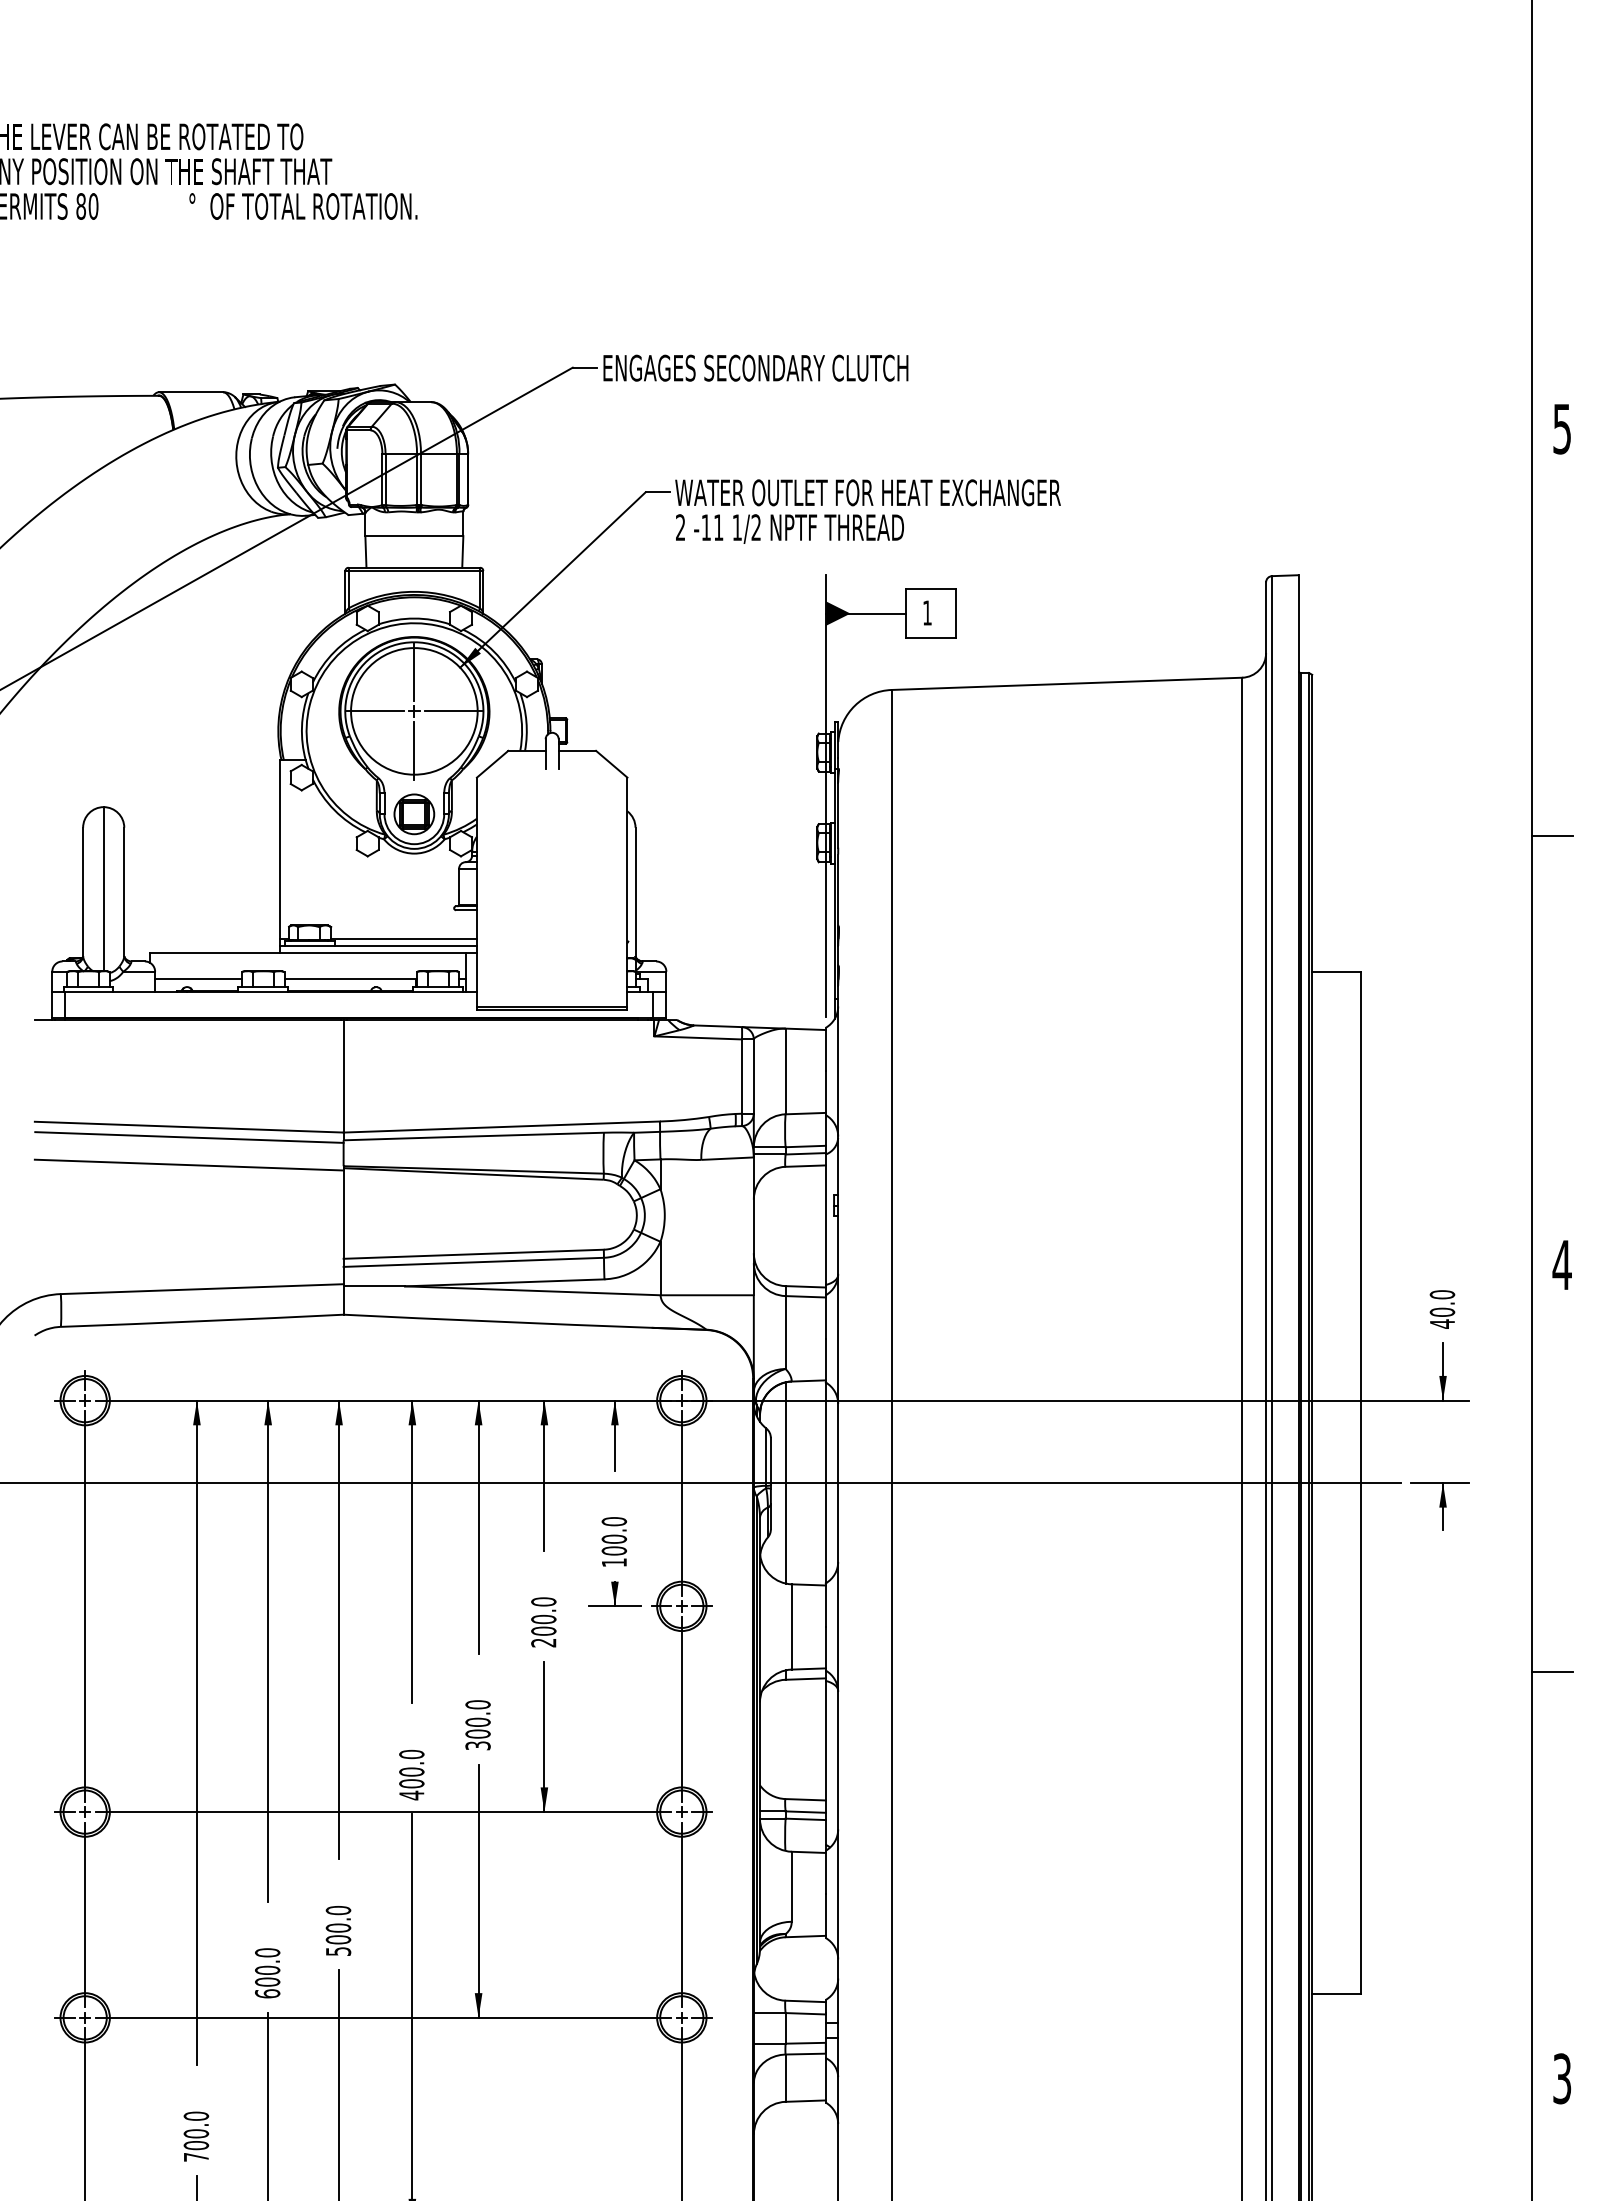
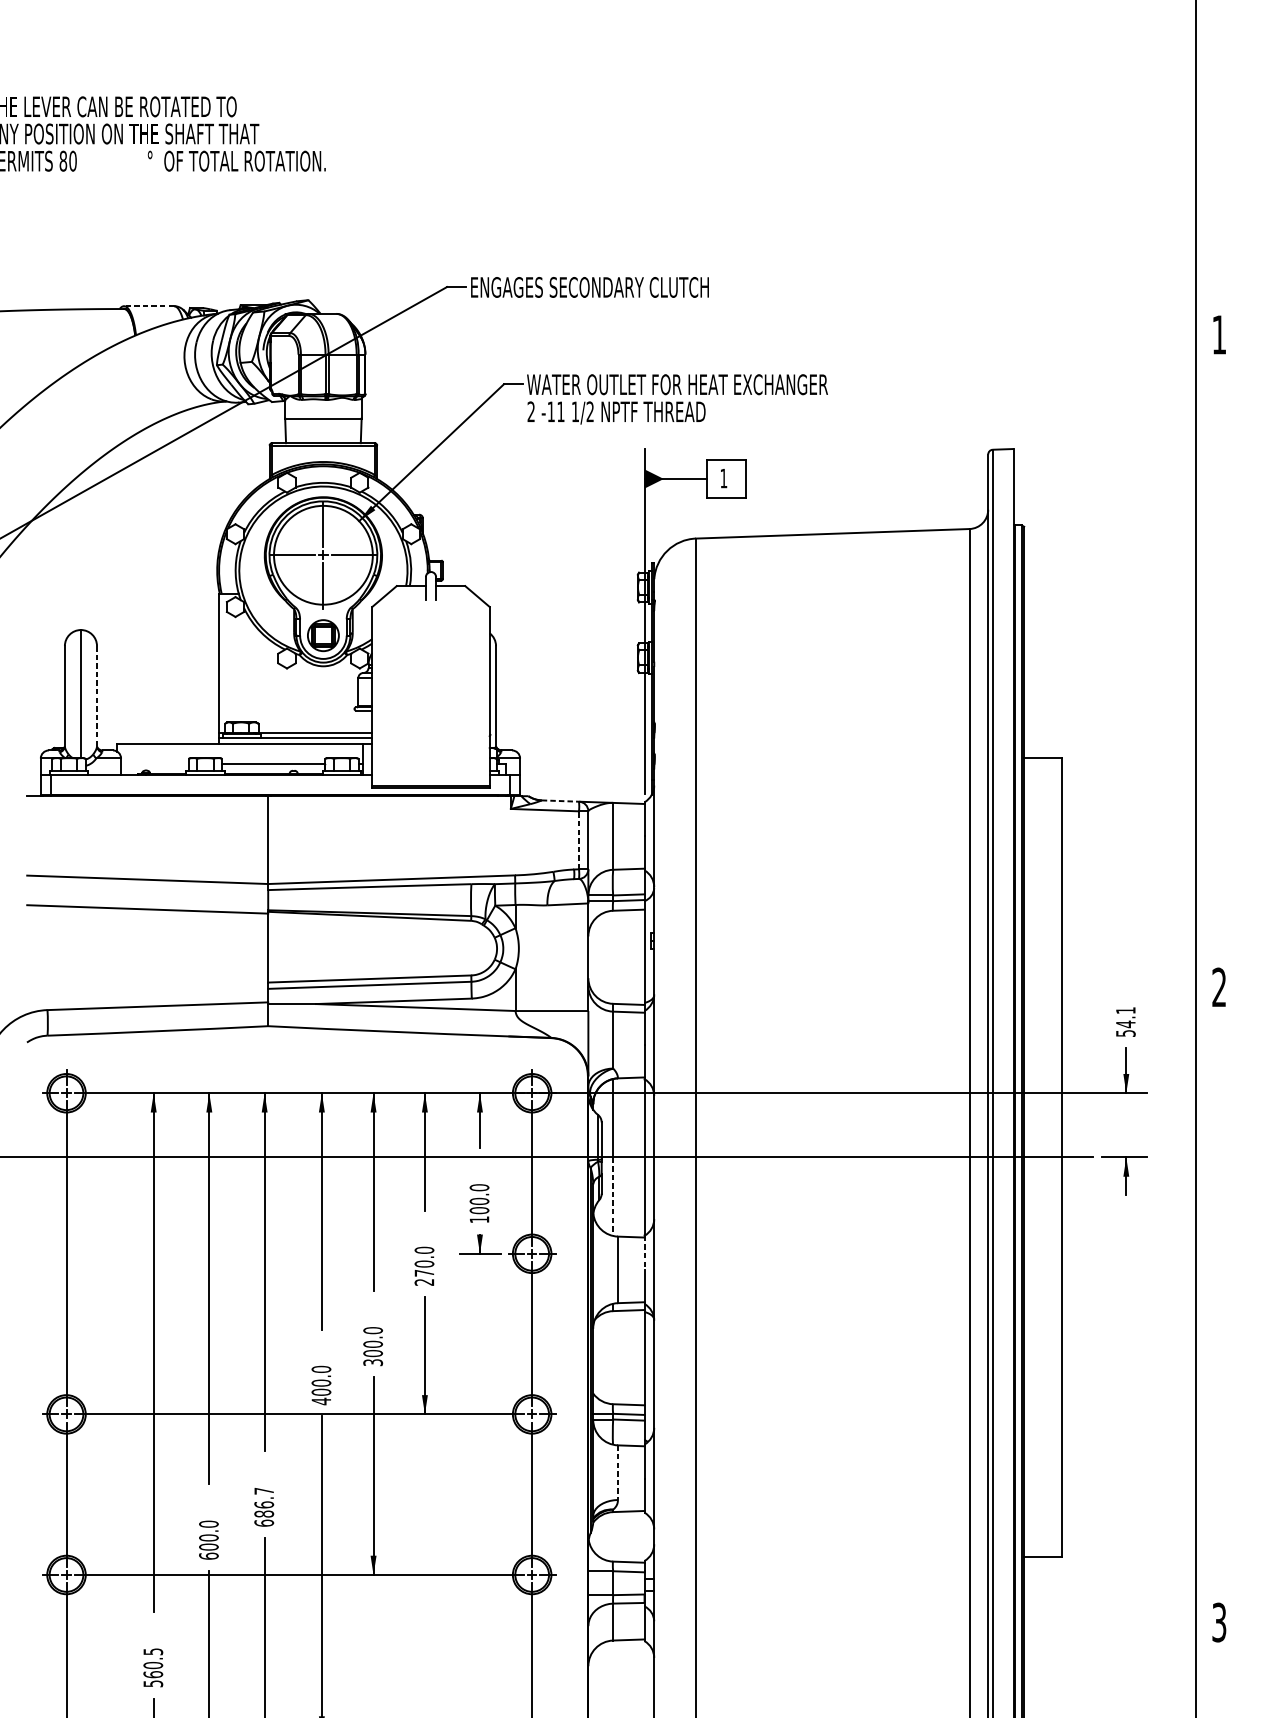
line: (190, 392) -> (148, 306), solid -> dashed
text: (1561, 429) -> (1218, 335), 5 -> 1
line: (1552, 835) -> (1211, 652), removed
line: (124, 892) -> (97, 696), solid -> dashed
line: (198, 979) -> (154, 764), removed
line: (717, 1026) -> (560, 801), solid -> dashed
line: (741, 1076) -> (578, 840), solid -> dashed
line: (189, 1137) -> (147, 887), removed
text: (1561, 1264) -> (1218, 987), 4 -> 2
text: (1442, 1309) -> (1125, 1022), 40.0 -> 54.1
line: (785, 1533) -> (613, 1196), solid -> dashed
line: (825, 1605) -> (644, 1253), solid -> dashed
text: (543, 1630) -> (424, 1272), 200.0 -> 270.0
line: (1552, 1671) -> (1211, 1304), removed
line: (791, 1886) -> (617, 1472), solid -> dashed
text: (338, 1931) -> (264, 1507), 500.0 -> 686.7
text: (196, 2136) -> (153, 1667), 700.0 -> 560.5

